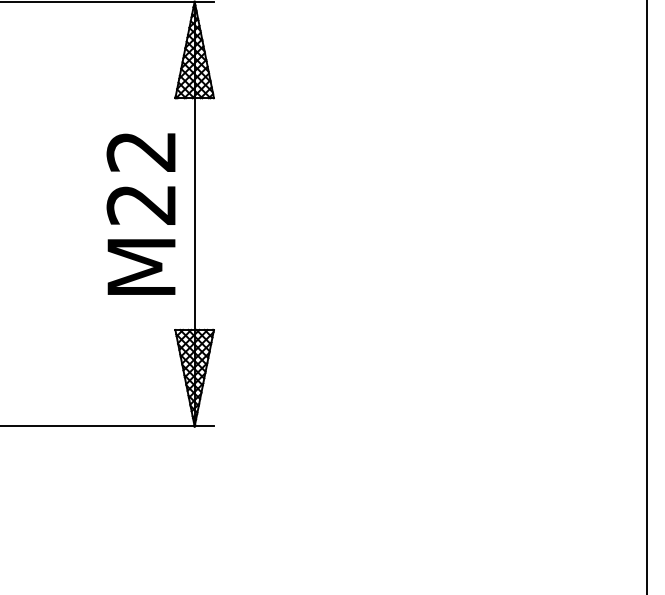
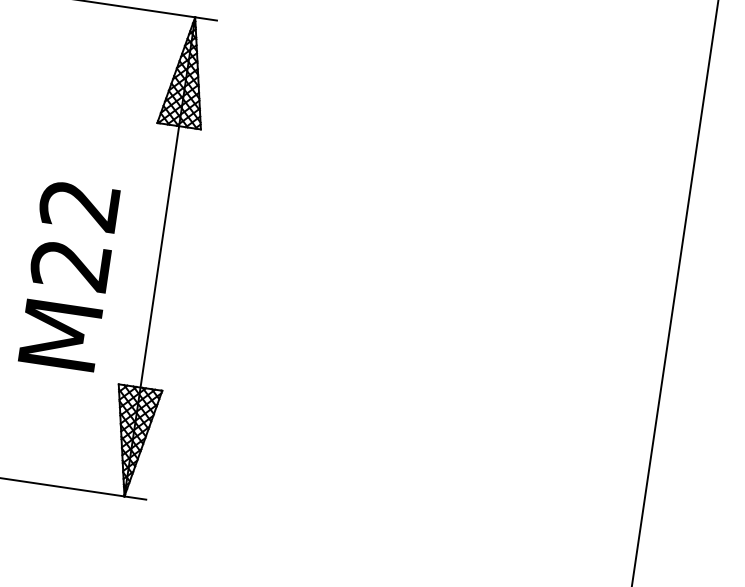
text: (140, 213) -> (68, 274), moved

